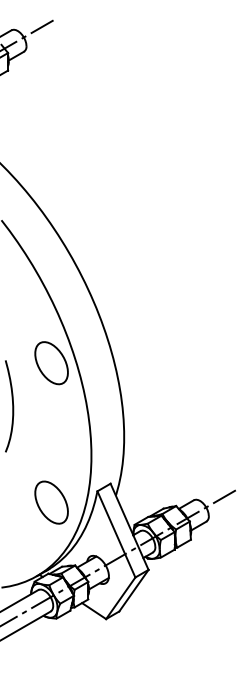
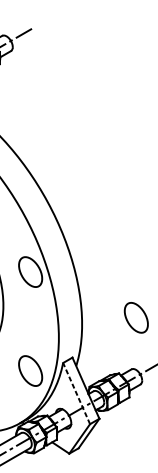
part: (200, 427) -> (136, 317), added
line: (116, 533) -> (76, 392), solid -> dashed

